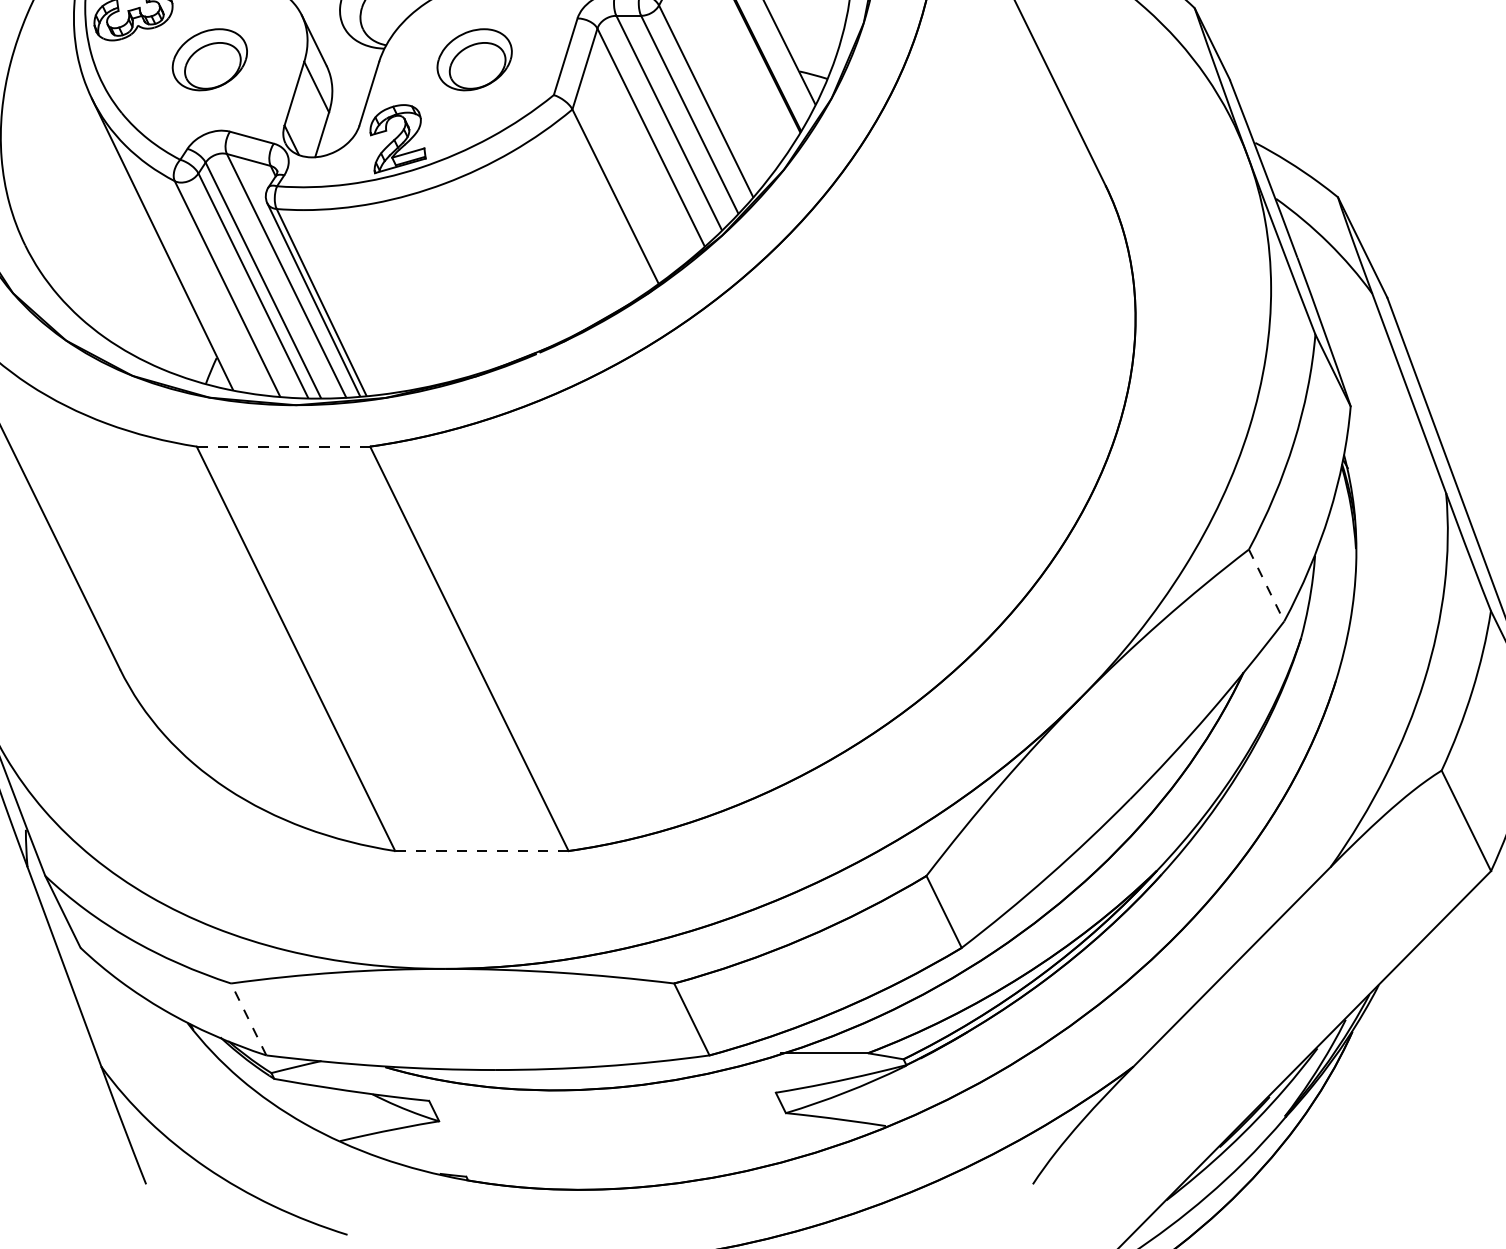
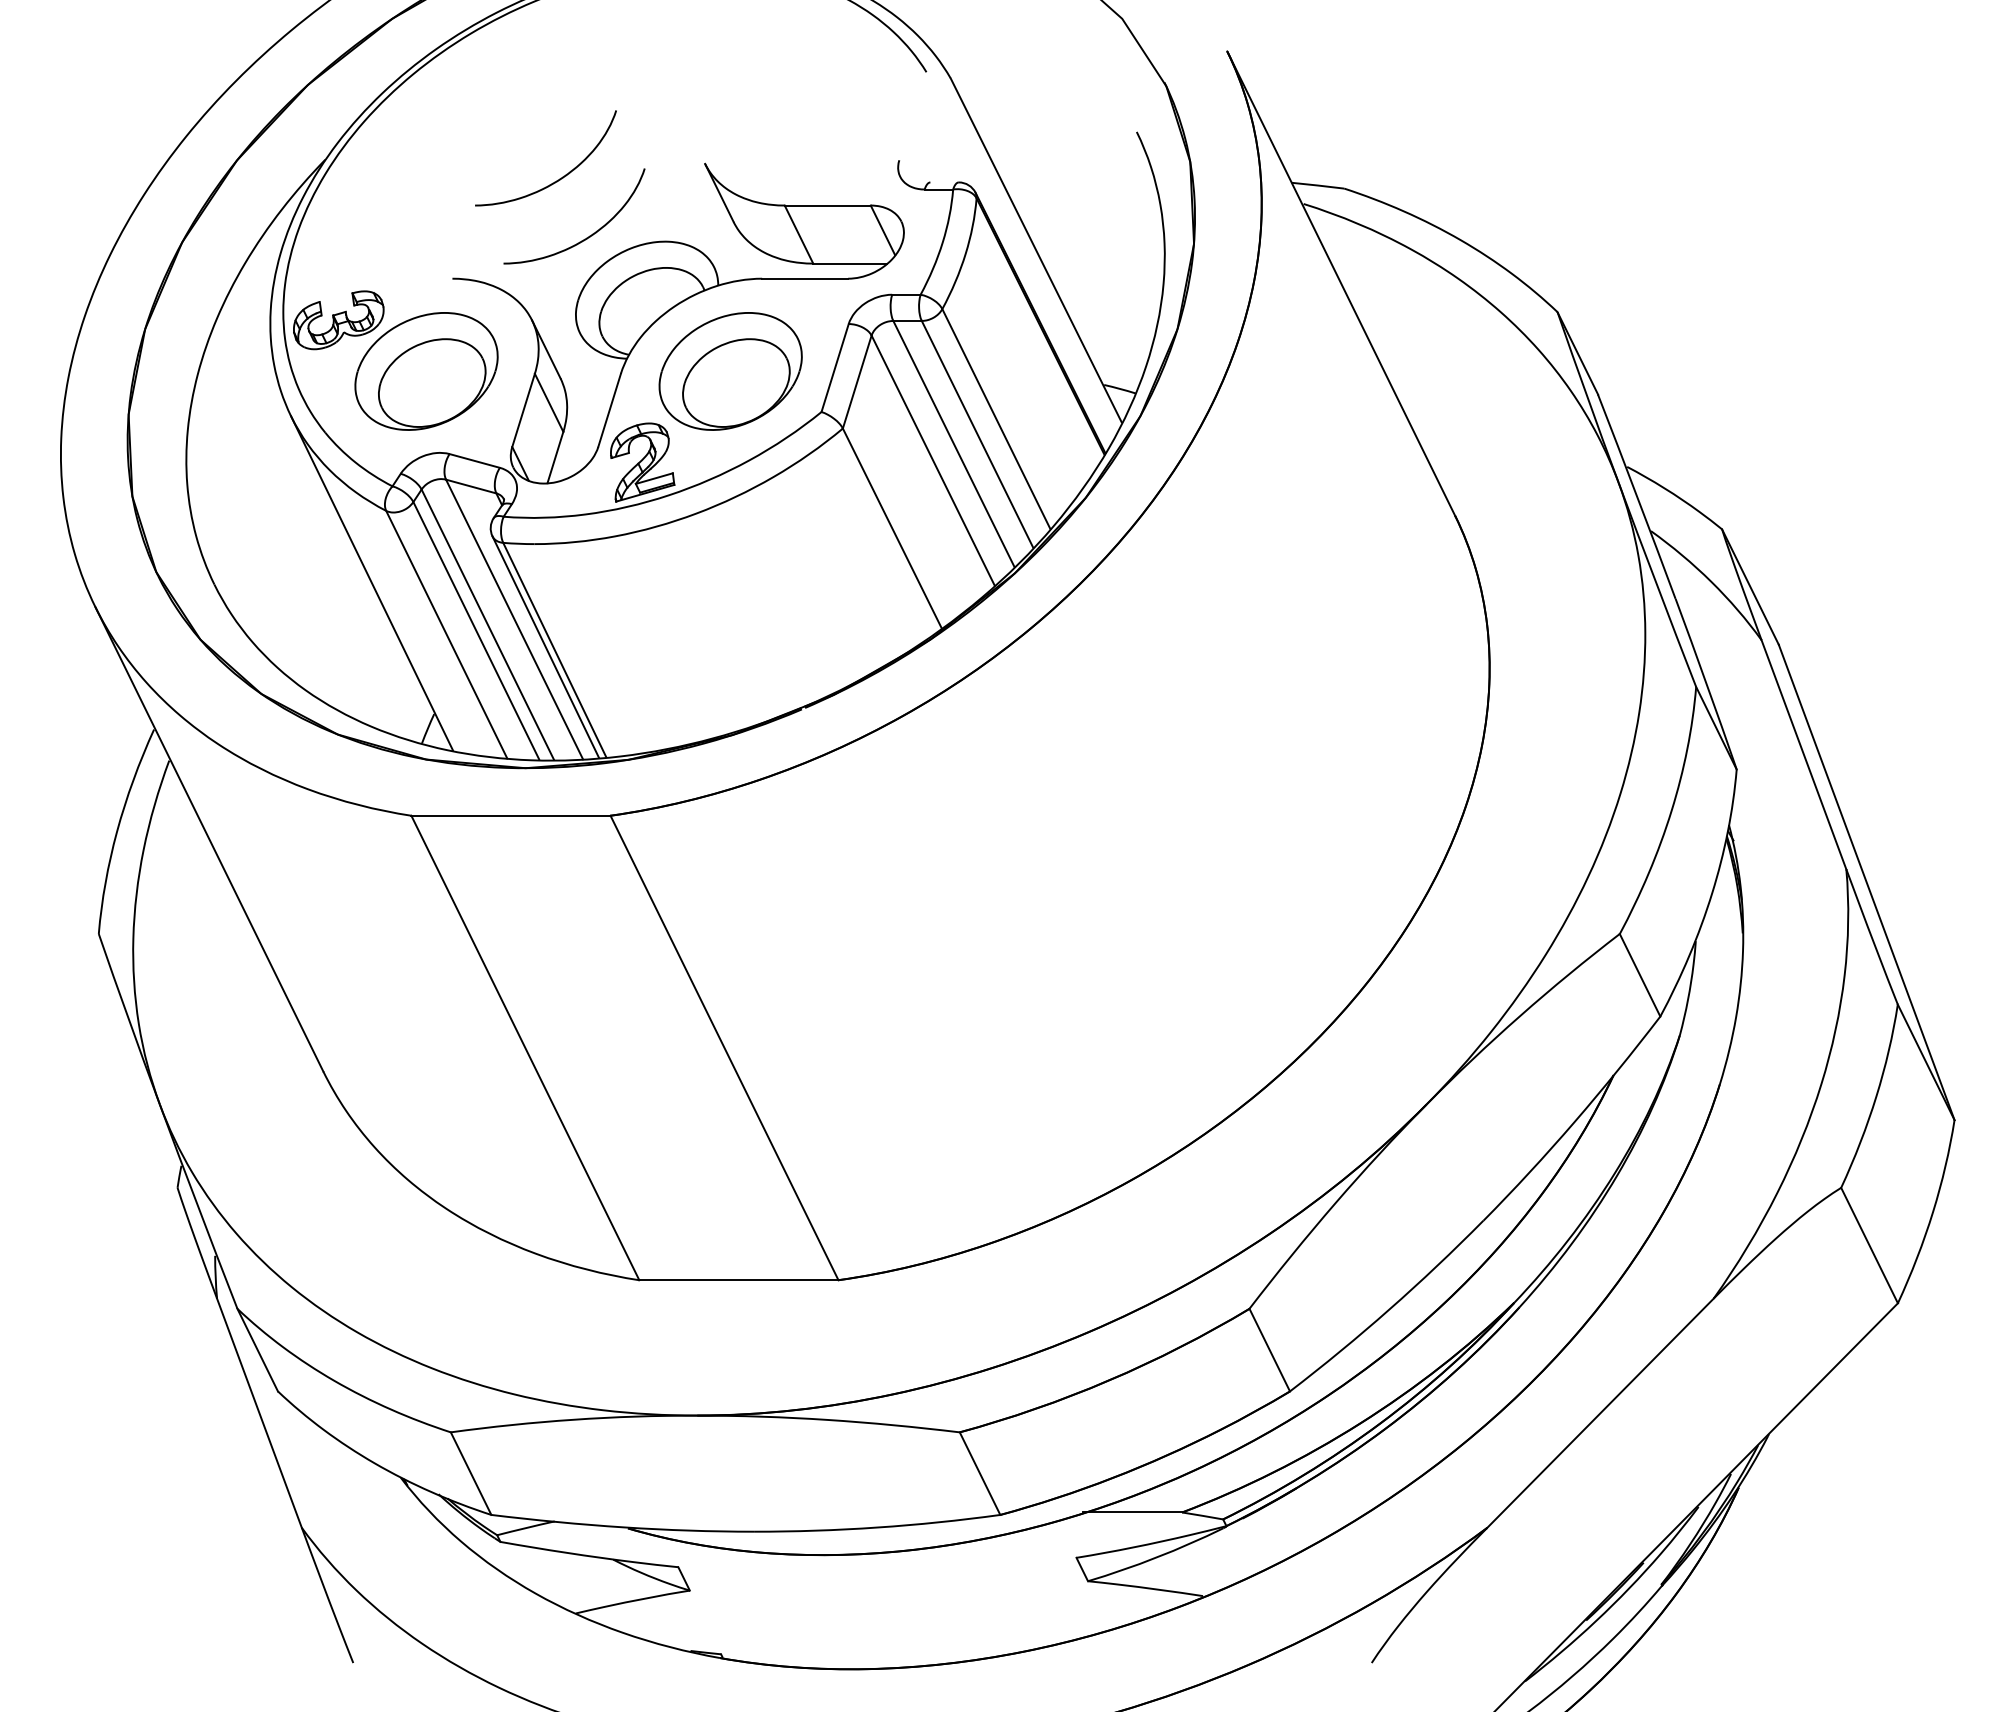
part: (209, 59) -> (426, 371), size x1.67
part: (474, 59) -> (730, 371), size x1.67
line: (283, 446) -> (510, 815), dashed -> solid
line: (1266, 585) -> (1640, 975), dashed -> solid
line: (481, 851) -> (738, 1280), dashed -> solid
line: (248, 1019) -> (470, 1473), dashed -> solid

